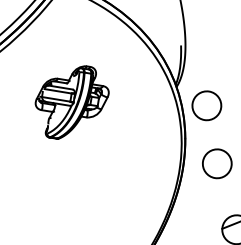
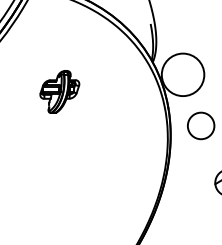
part: (71, 101) -> (59, 91), size x0.6
circle: (206, 105) -> (182, 74), size x1.6

